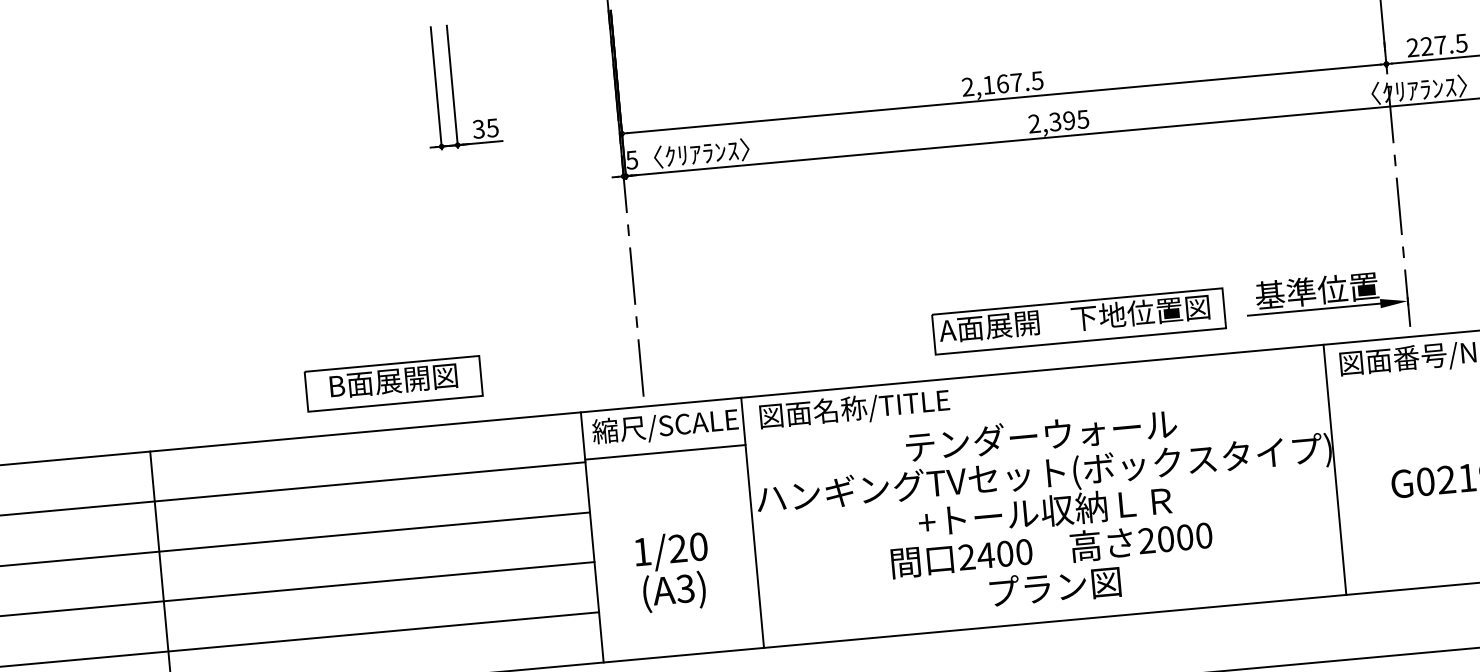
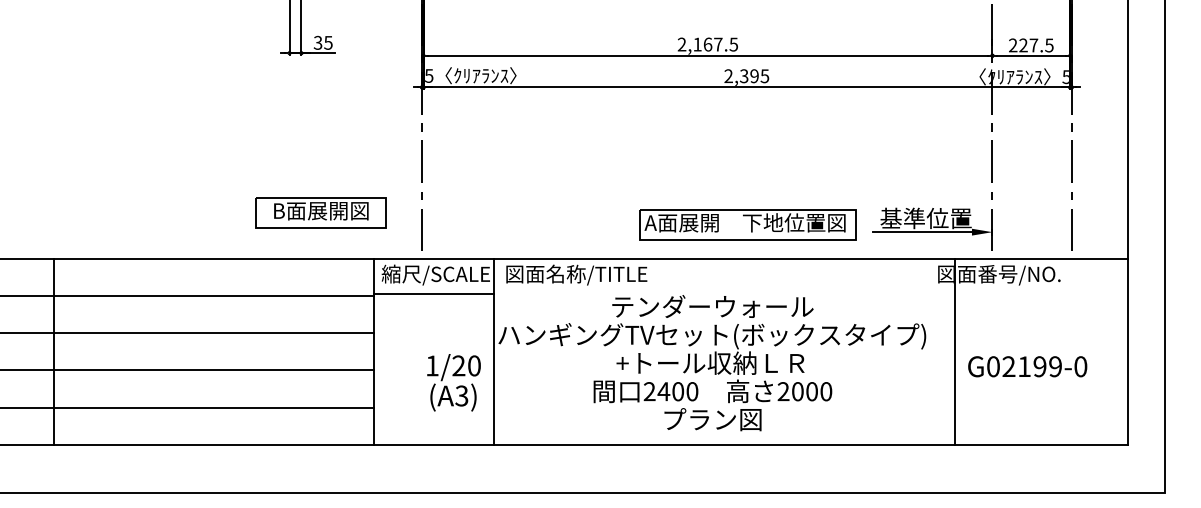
part: (392, 383) -> (320, 212), moved
line: (1335, 469) -> (955, 351), moved
text: (672, 571) -> (453, 382), moved

